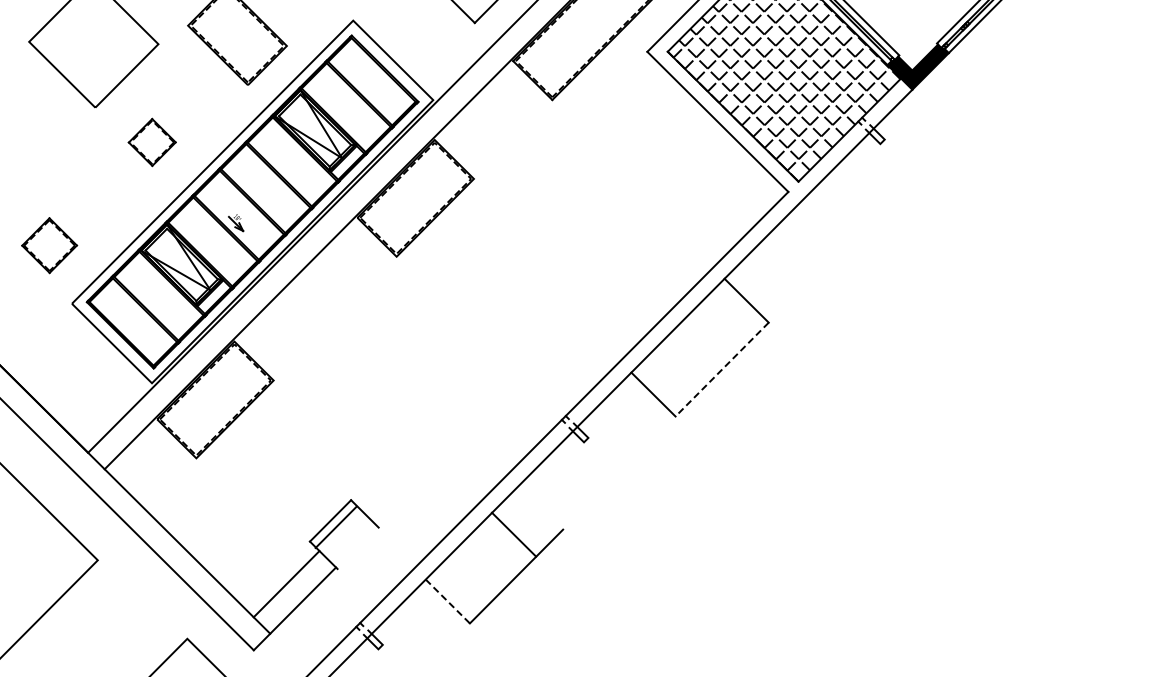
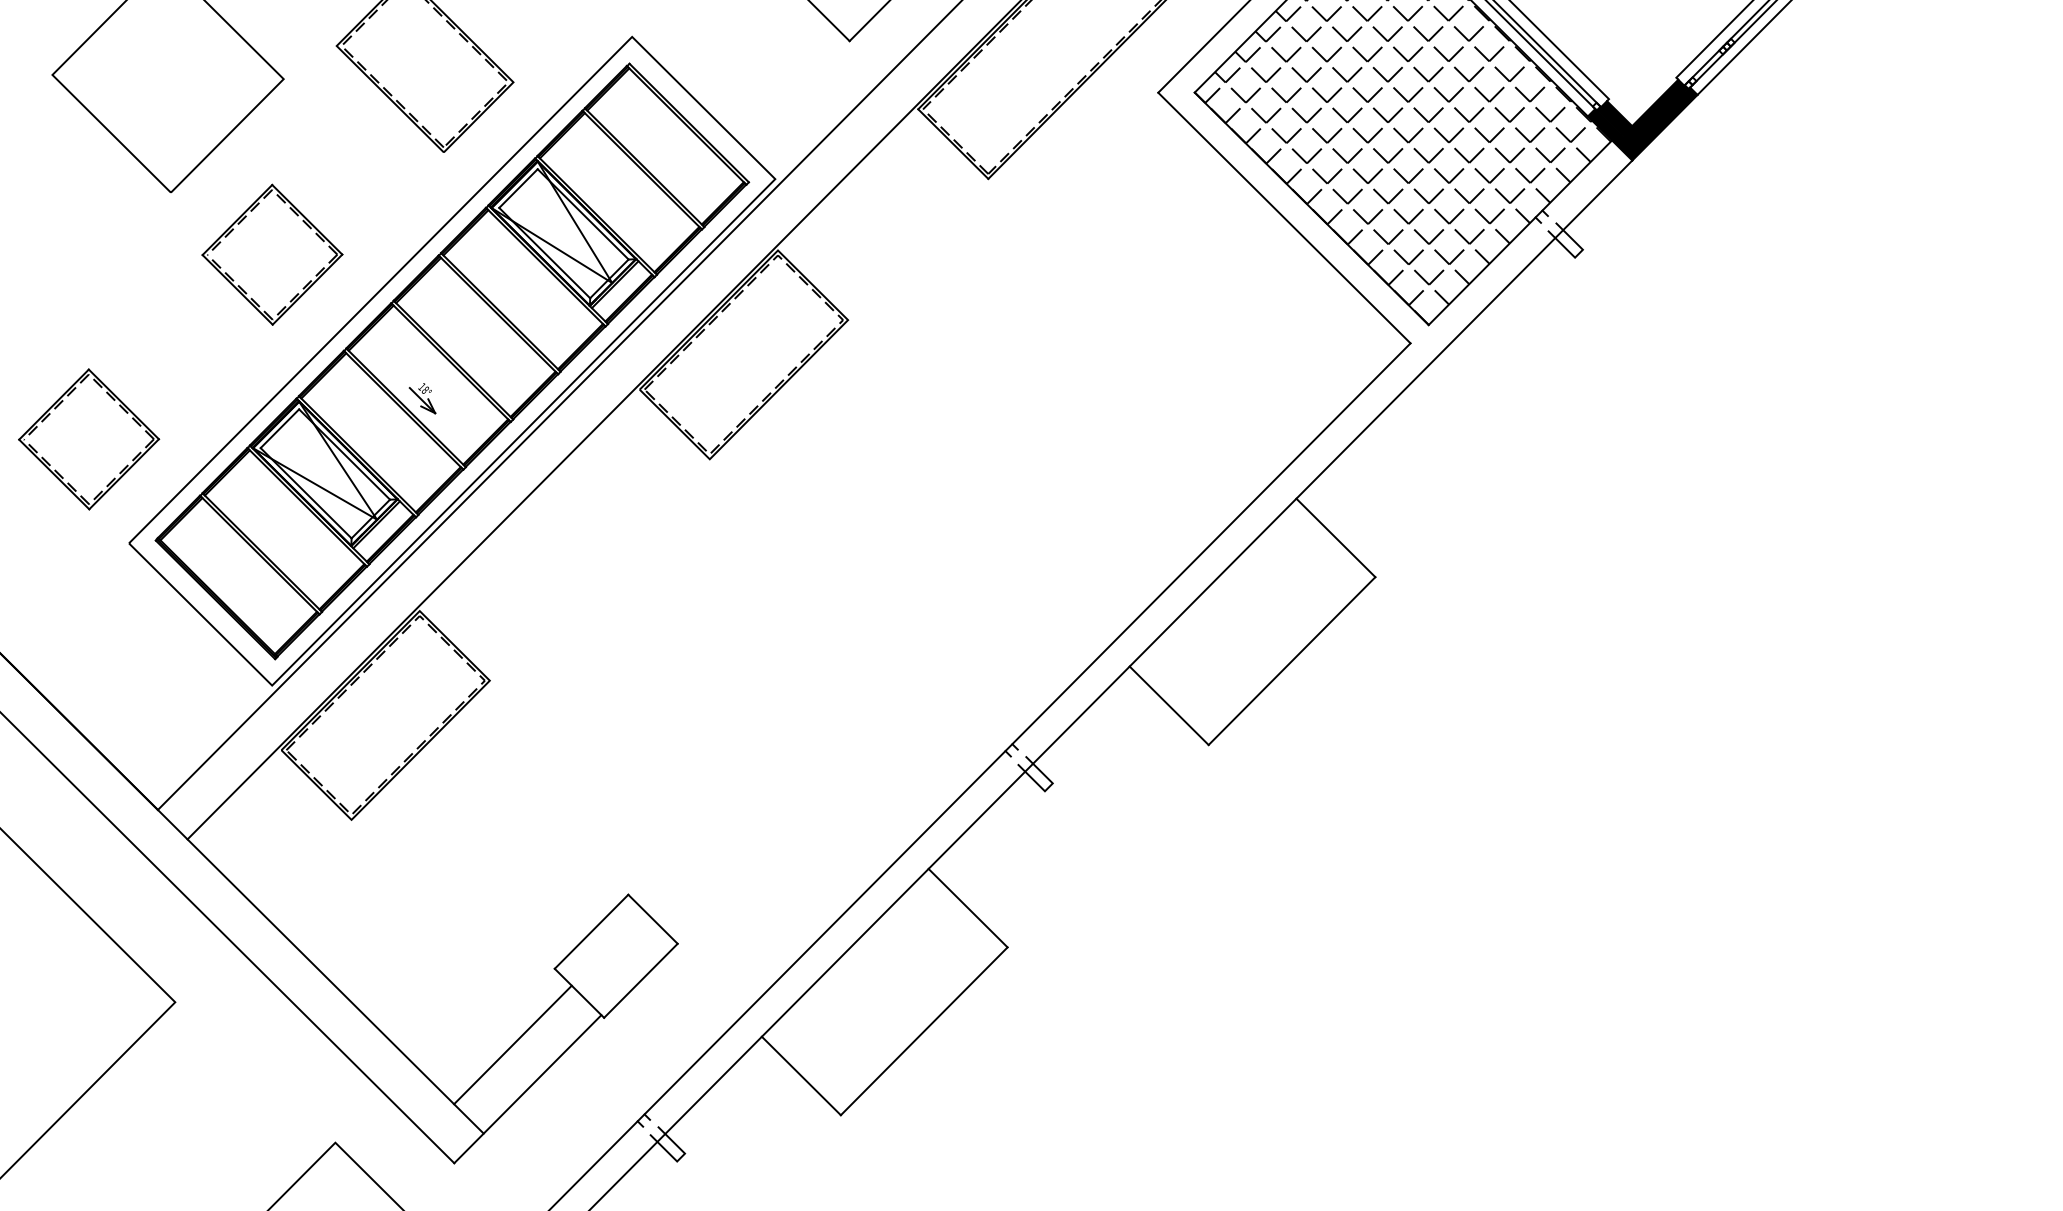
part: (152, 142) -> (273, 254), size x1.67
part: (49, 245) -> (88, 439), size x1.43
line: (721, 369) -> (1290, 660), dashed -> solid
line: (335, 527) -> (639, 981), moved
line: (513, 534) -> (967, 907), moved
line: (448, 601) -> (802, 1075), dashed -> solid

